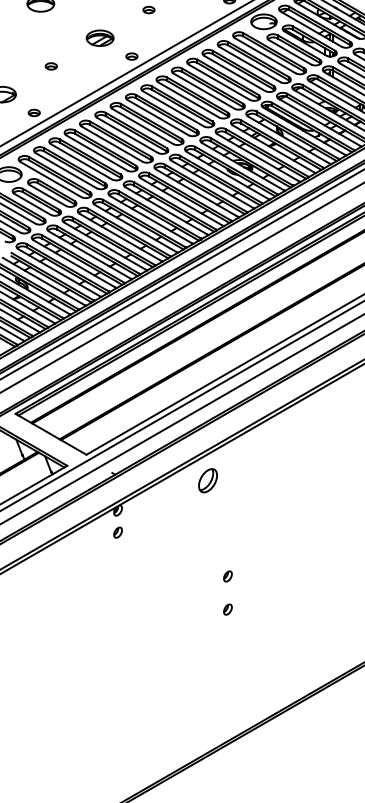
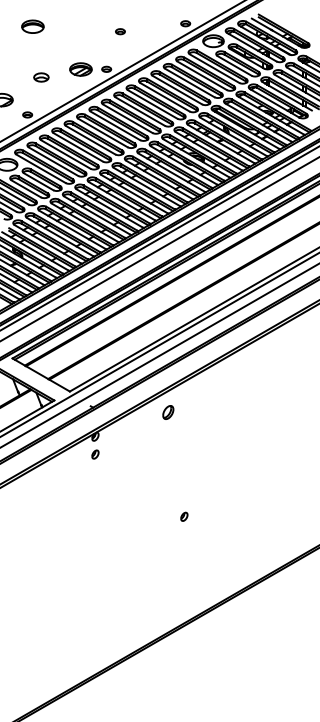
part: (99, 38) -> (80, 69), moved
part: (51, 65) -> (41, 76), size x1.6
part: (208, 480) -> (168, 412), size x0.7
part: (228, 575) -> (184, 489), removed

